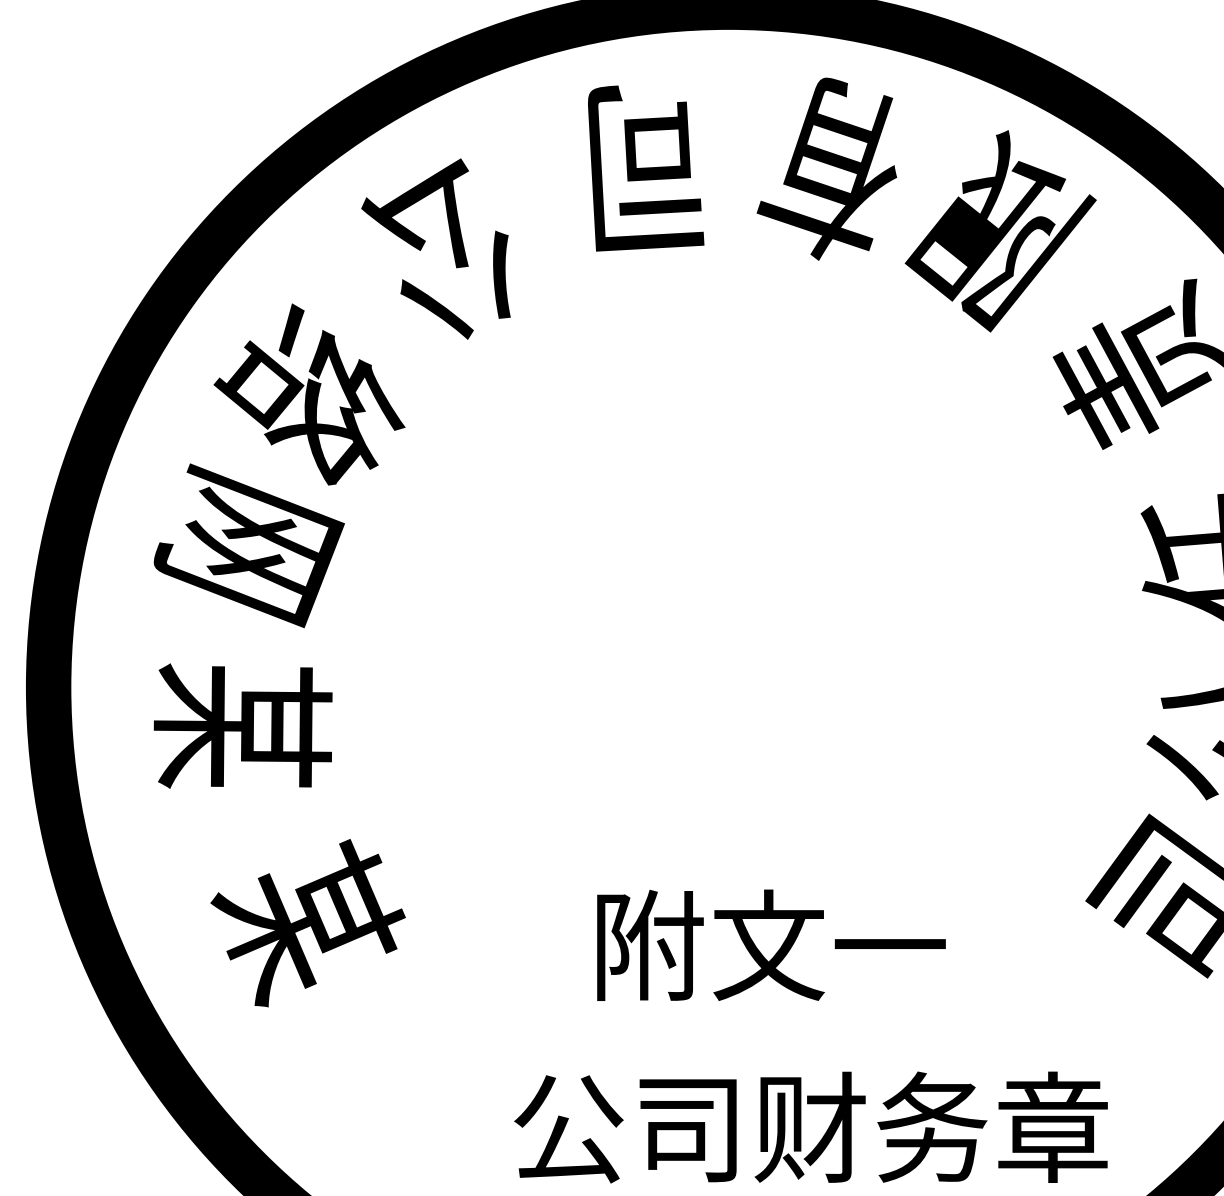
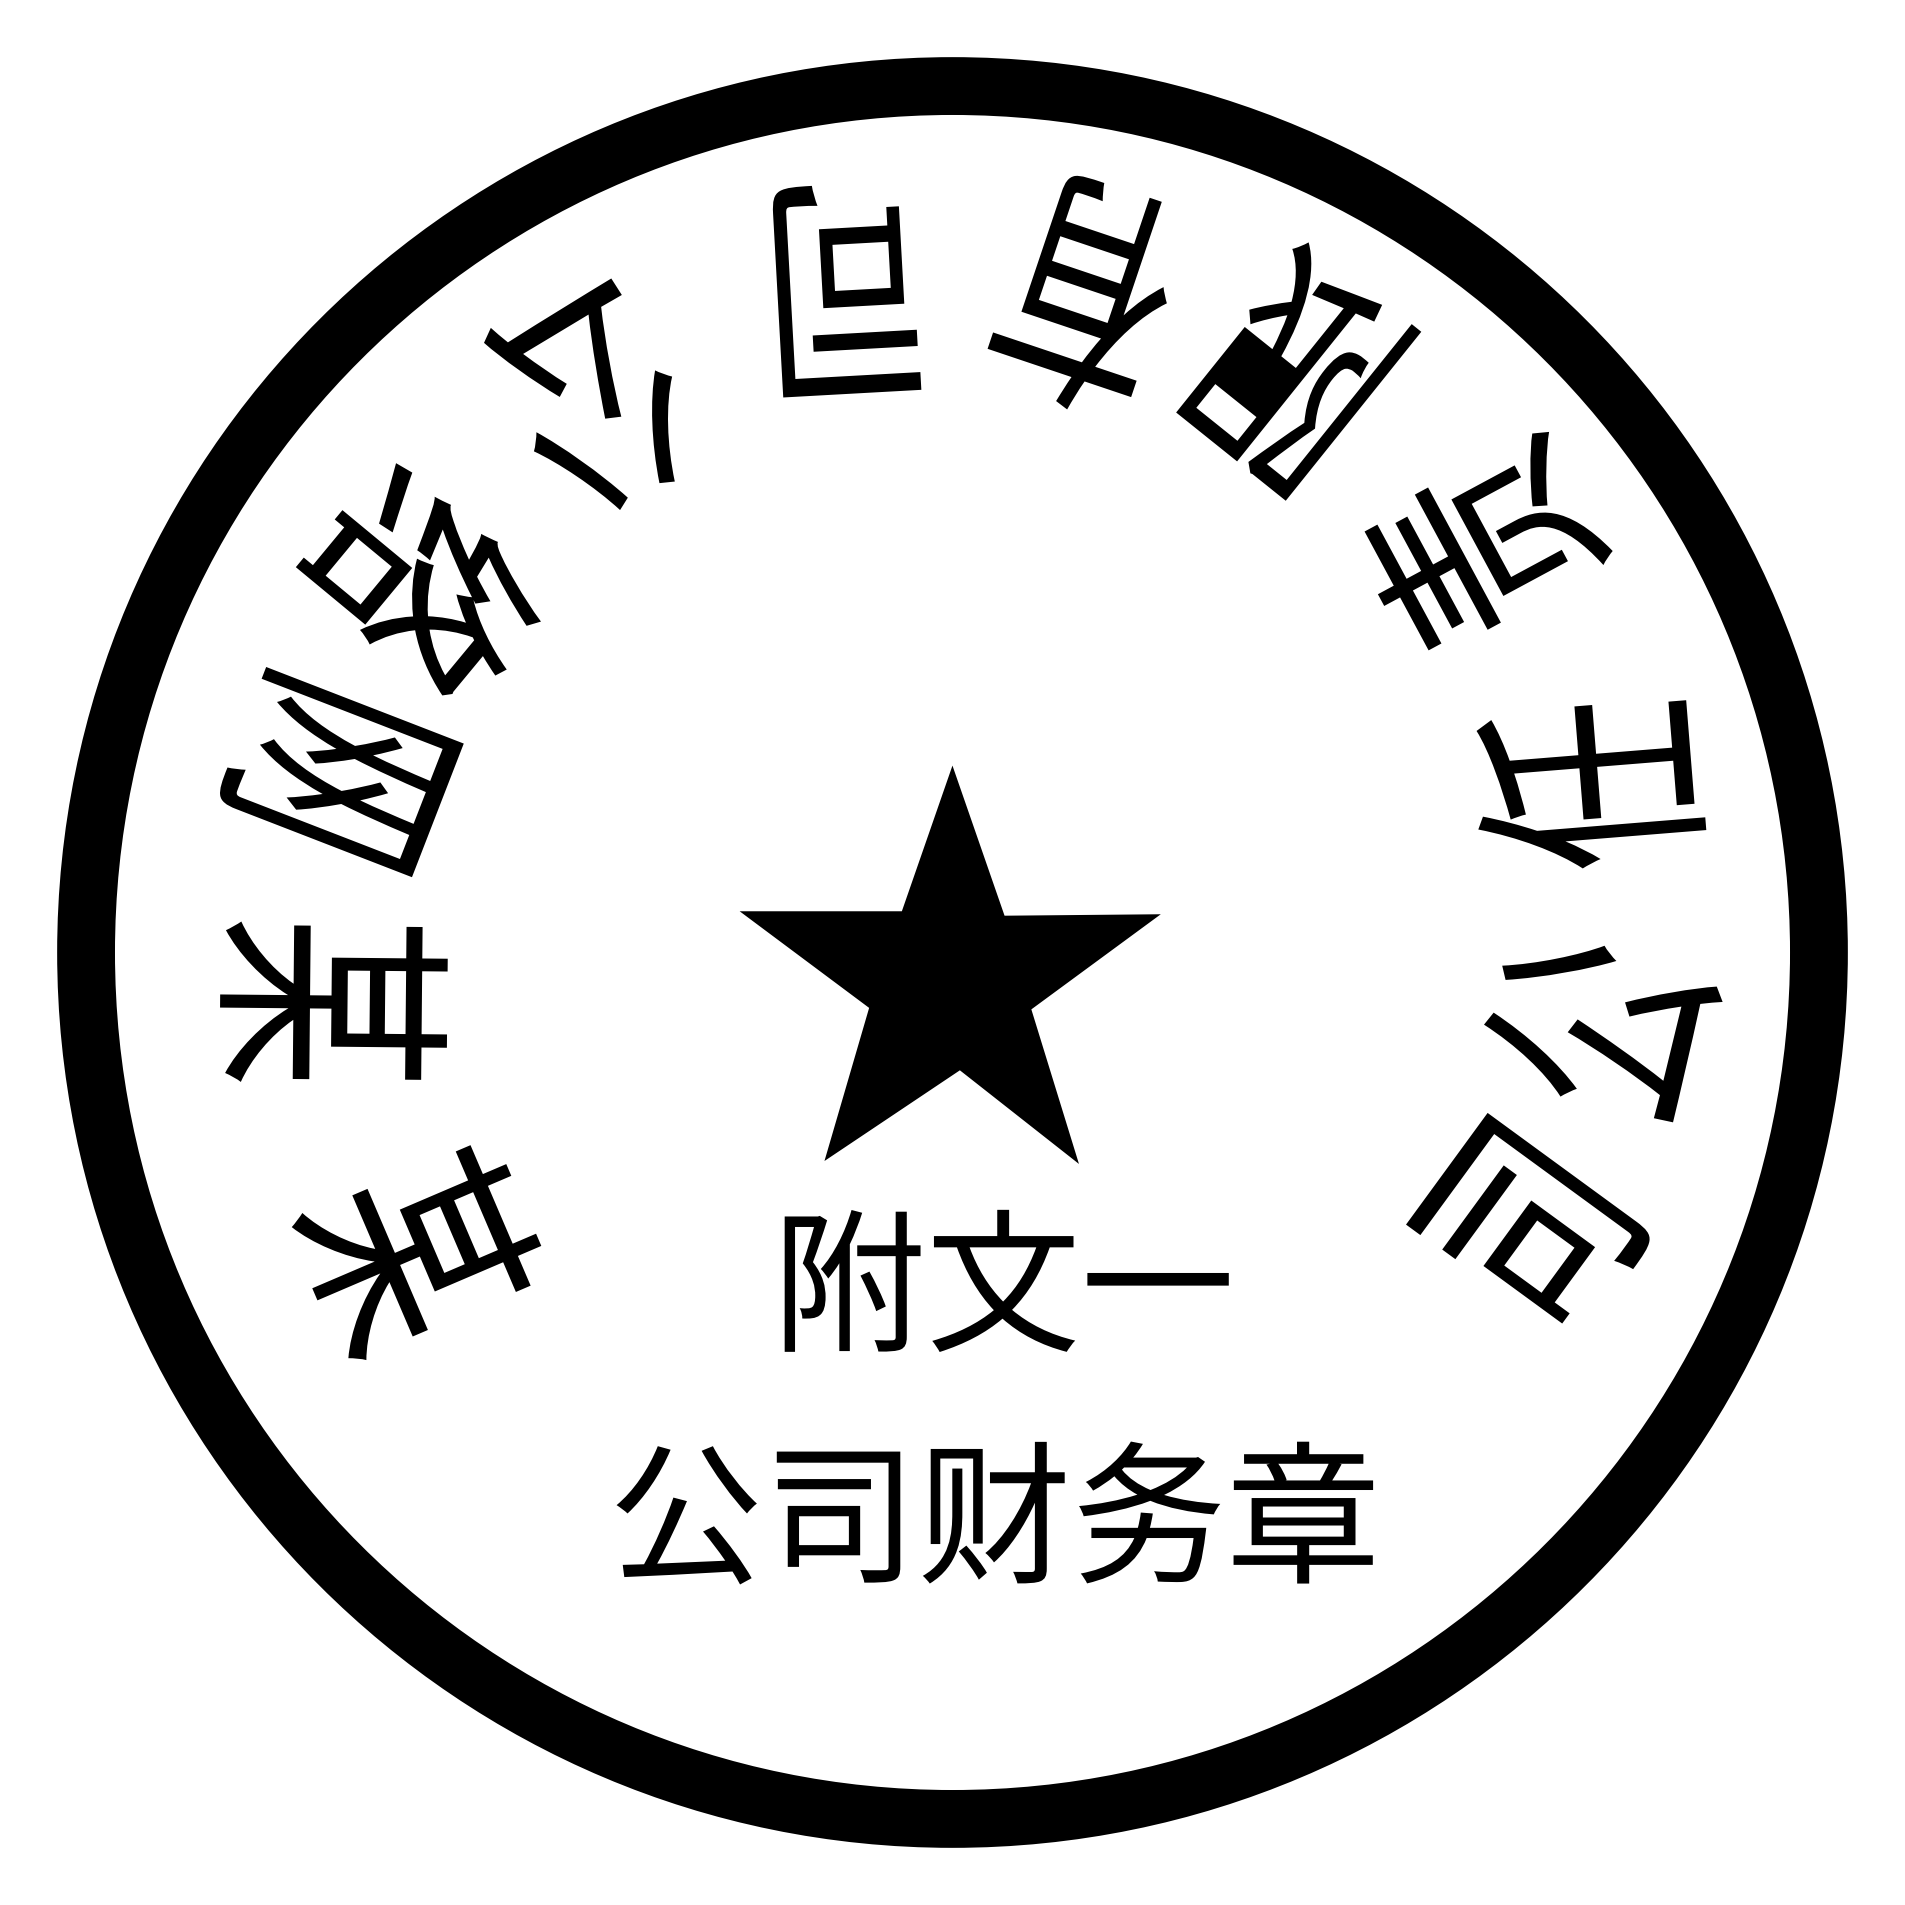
part: (727, 696) -> (950, 964), added
text: (810, 1127) -> (994, 1512), moved

